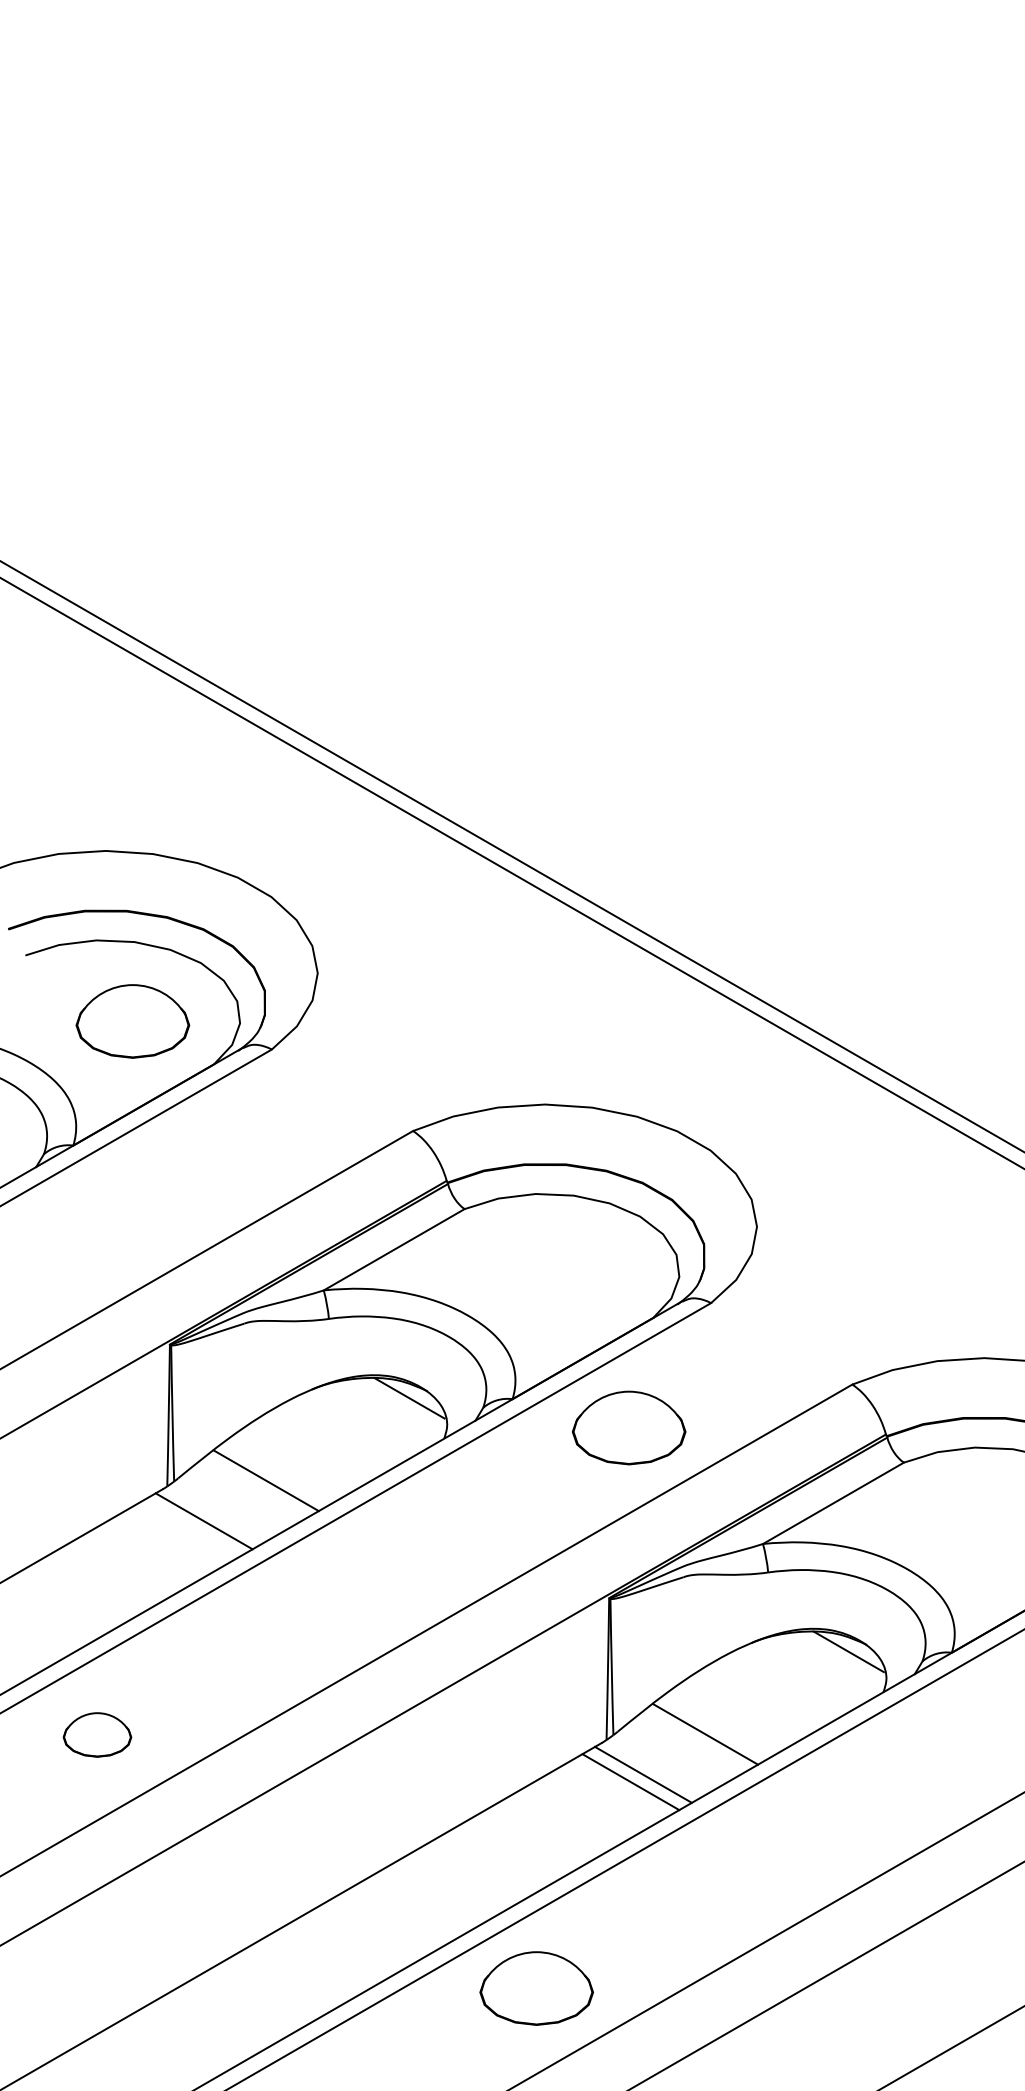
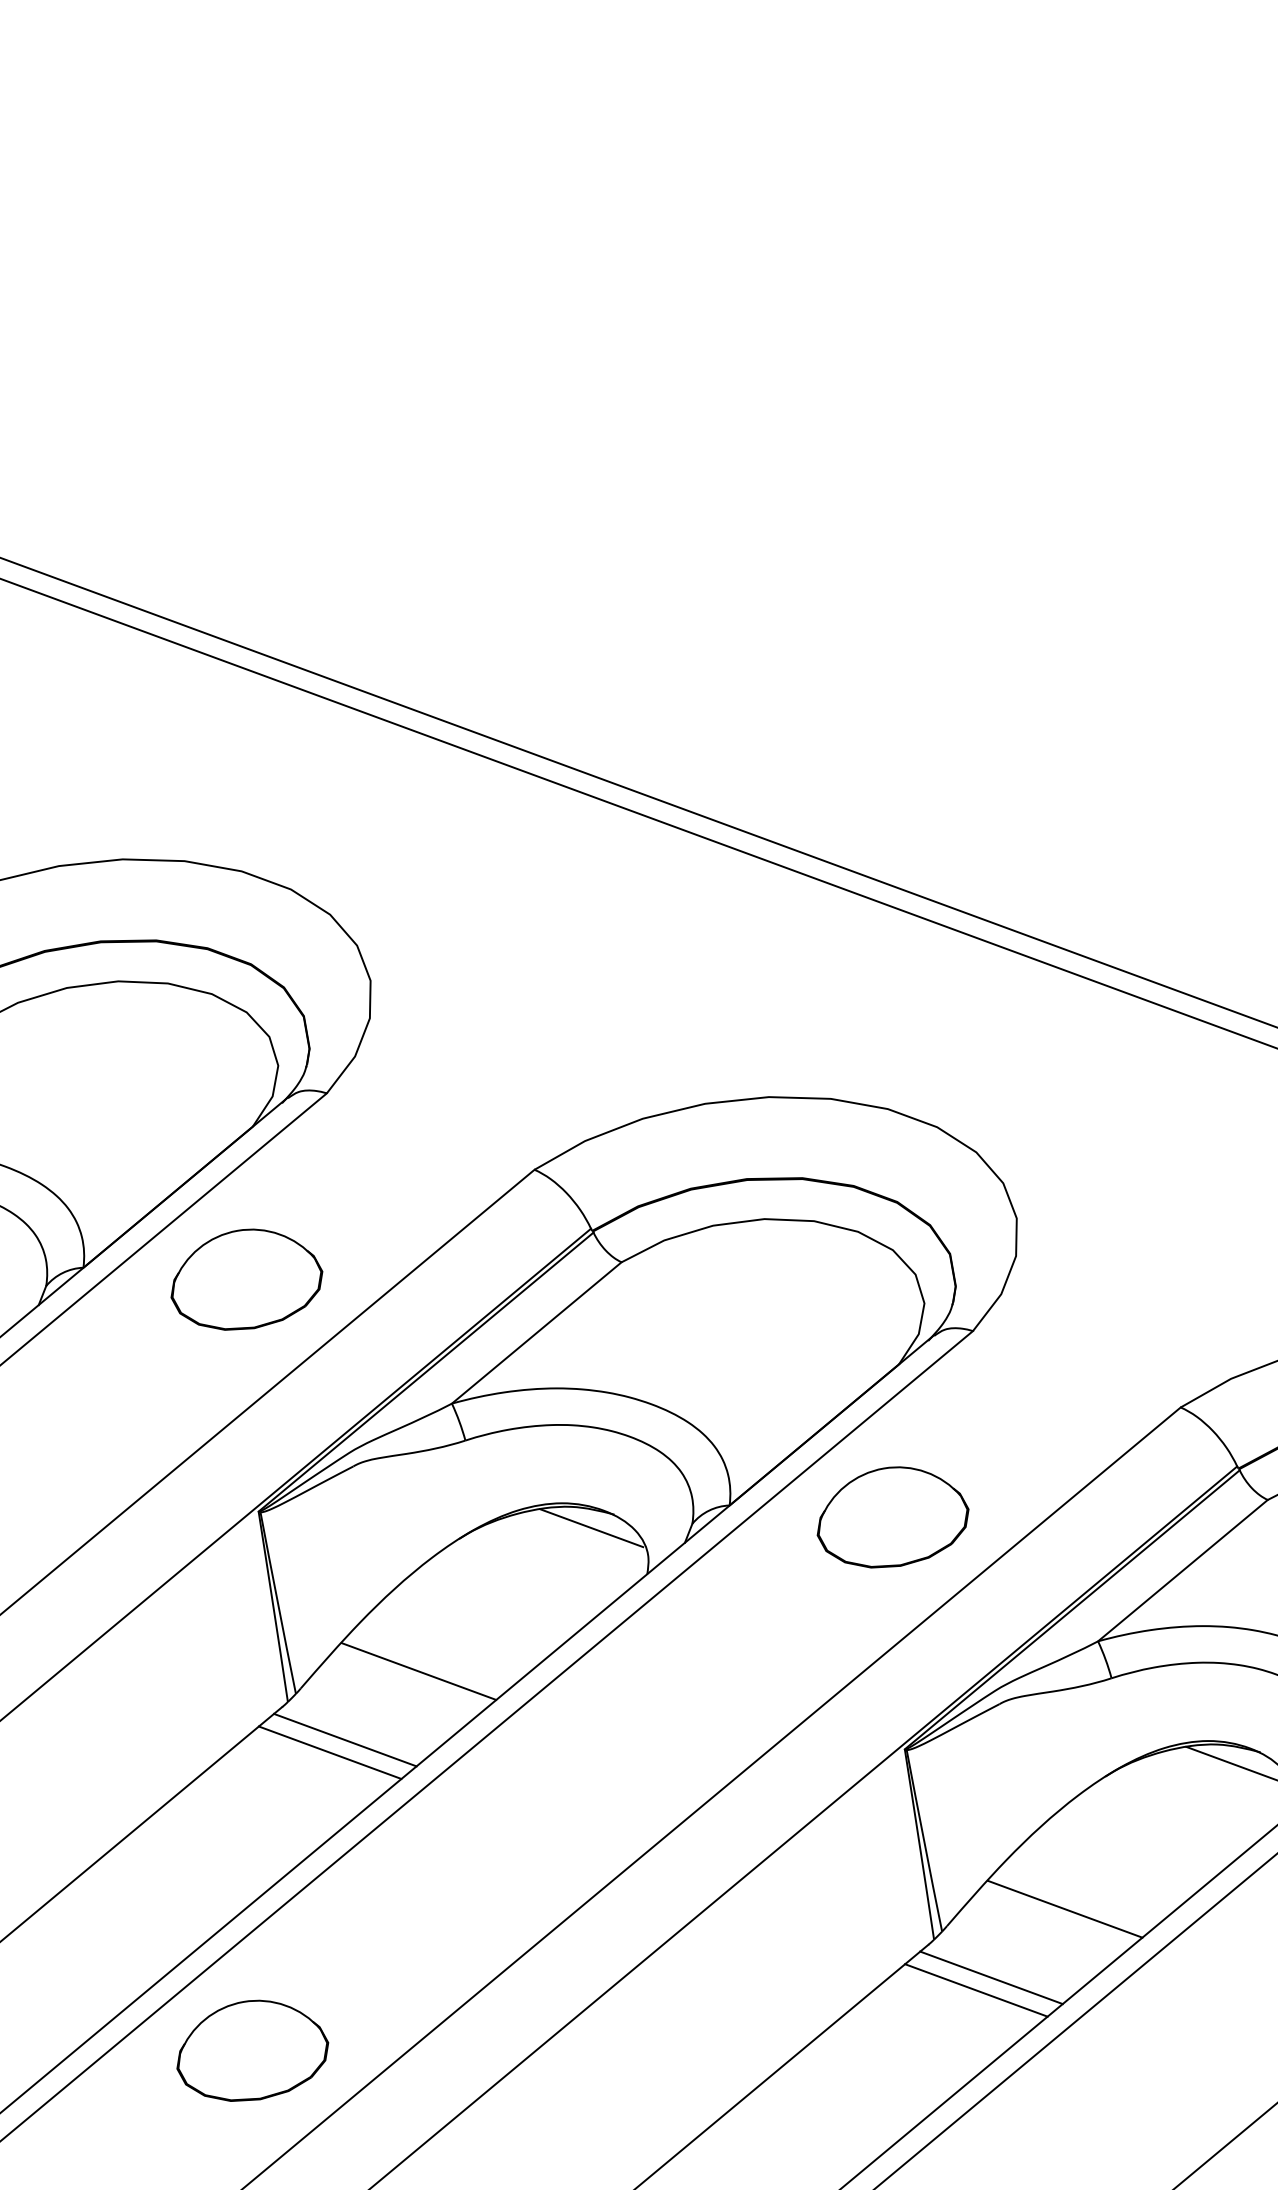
part: (132, 1021) -> (245, 1279), moved
line: (191, 1528) -> (329, 1752), added
part: (97, 1734) -> (251, 2049), size x1.67

